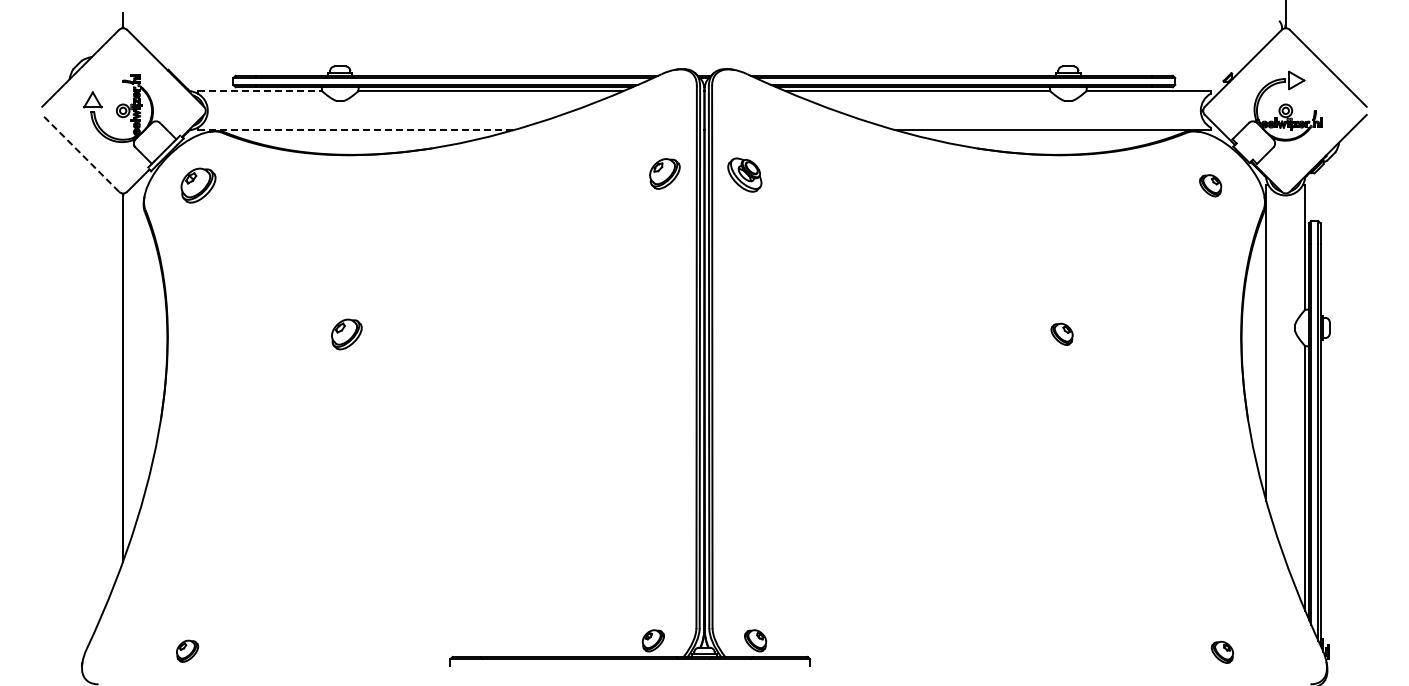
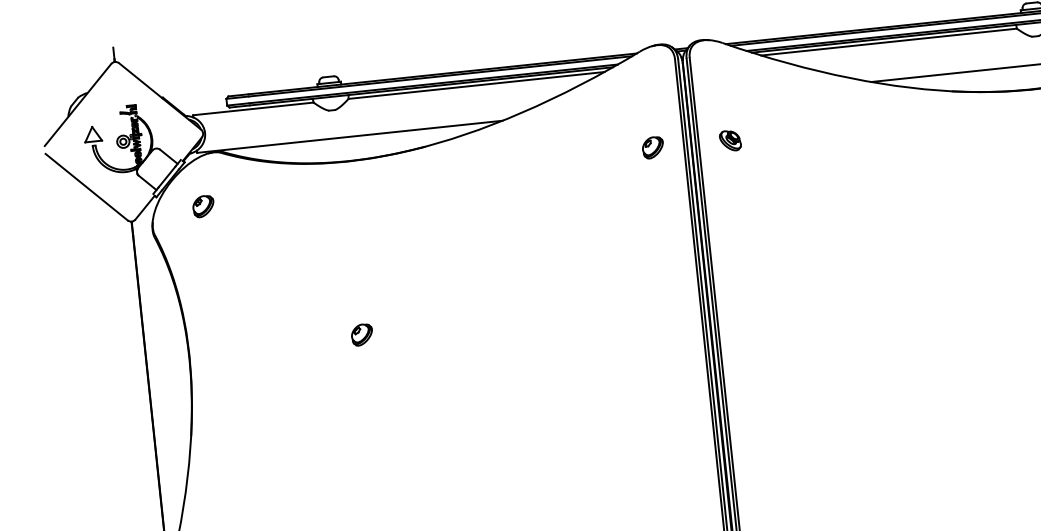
line: (260, 91) -> (254, 109), dashed -> solid
line: (356, 130) -> (350, 137), dashed -> solid
line: (80, 153) -> (86, 187), dashed -> solid
part: (664, 173) -> (652, 147), size x0.71
part: (744, 175) -> (730, 141), size x0.62
part: (197, 185) -> (202, 206), size x0.62
part: (346, 333) -> (361, 334), size x0.71

